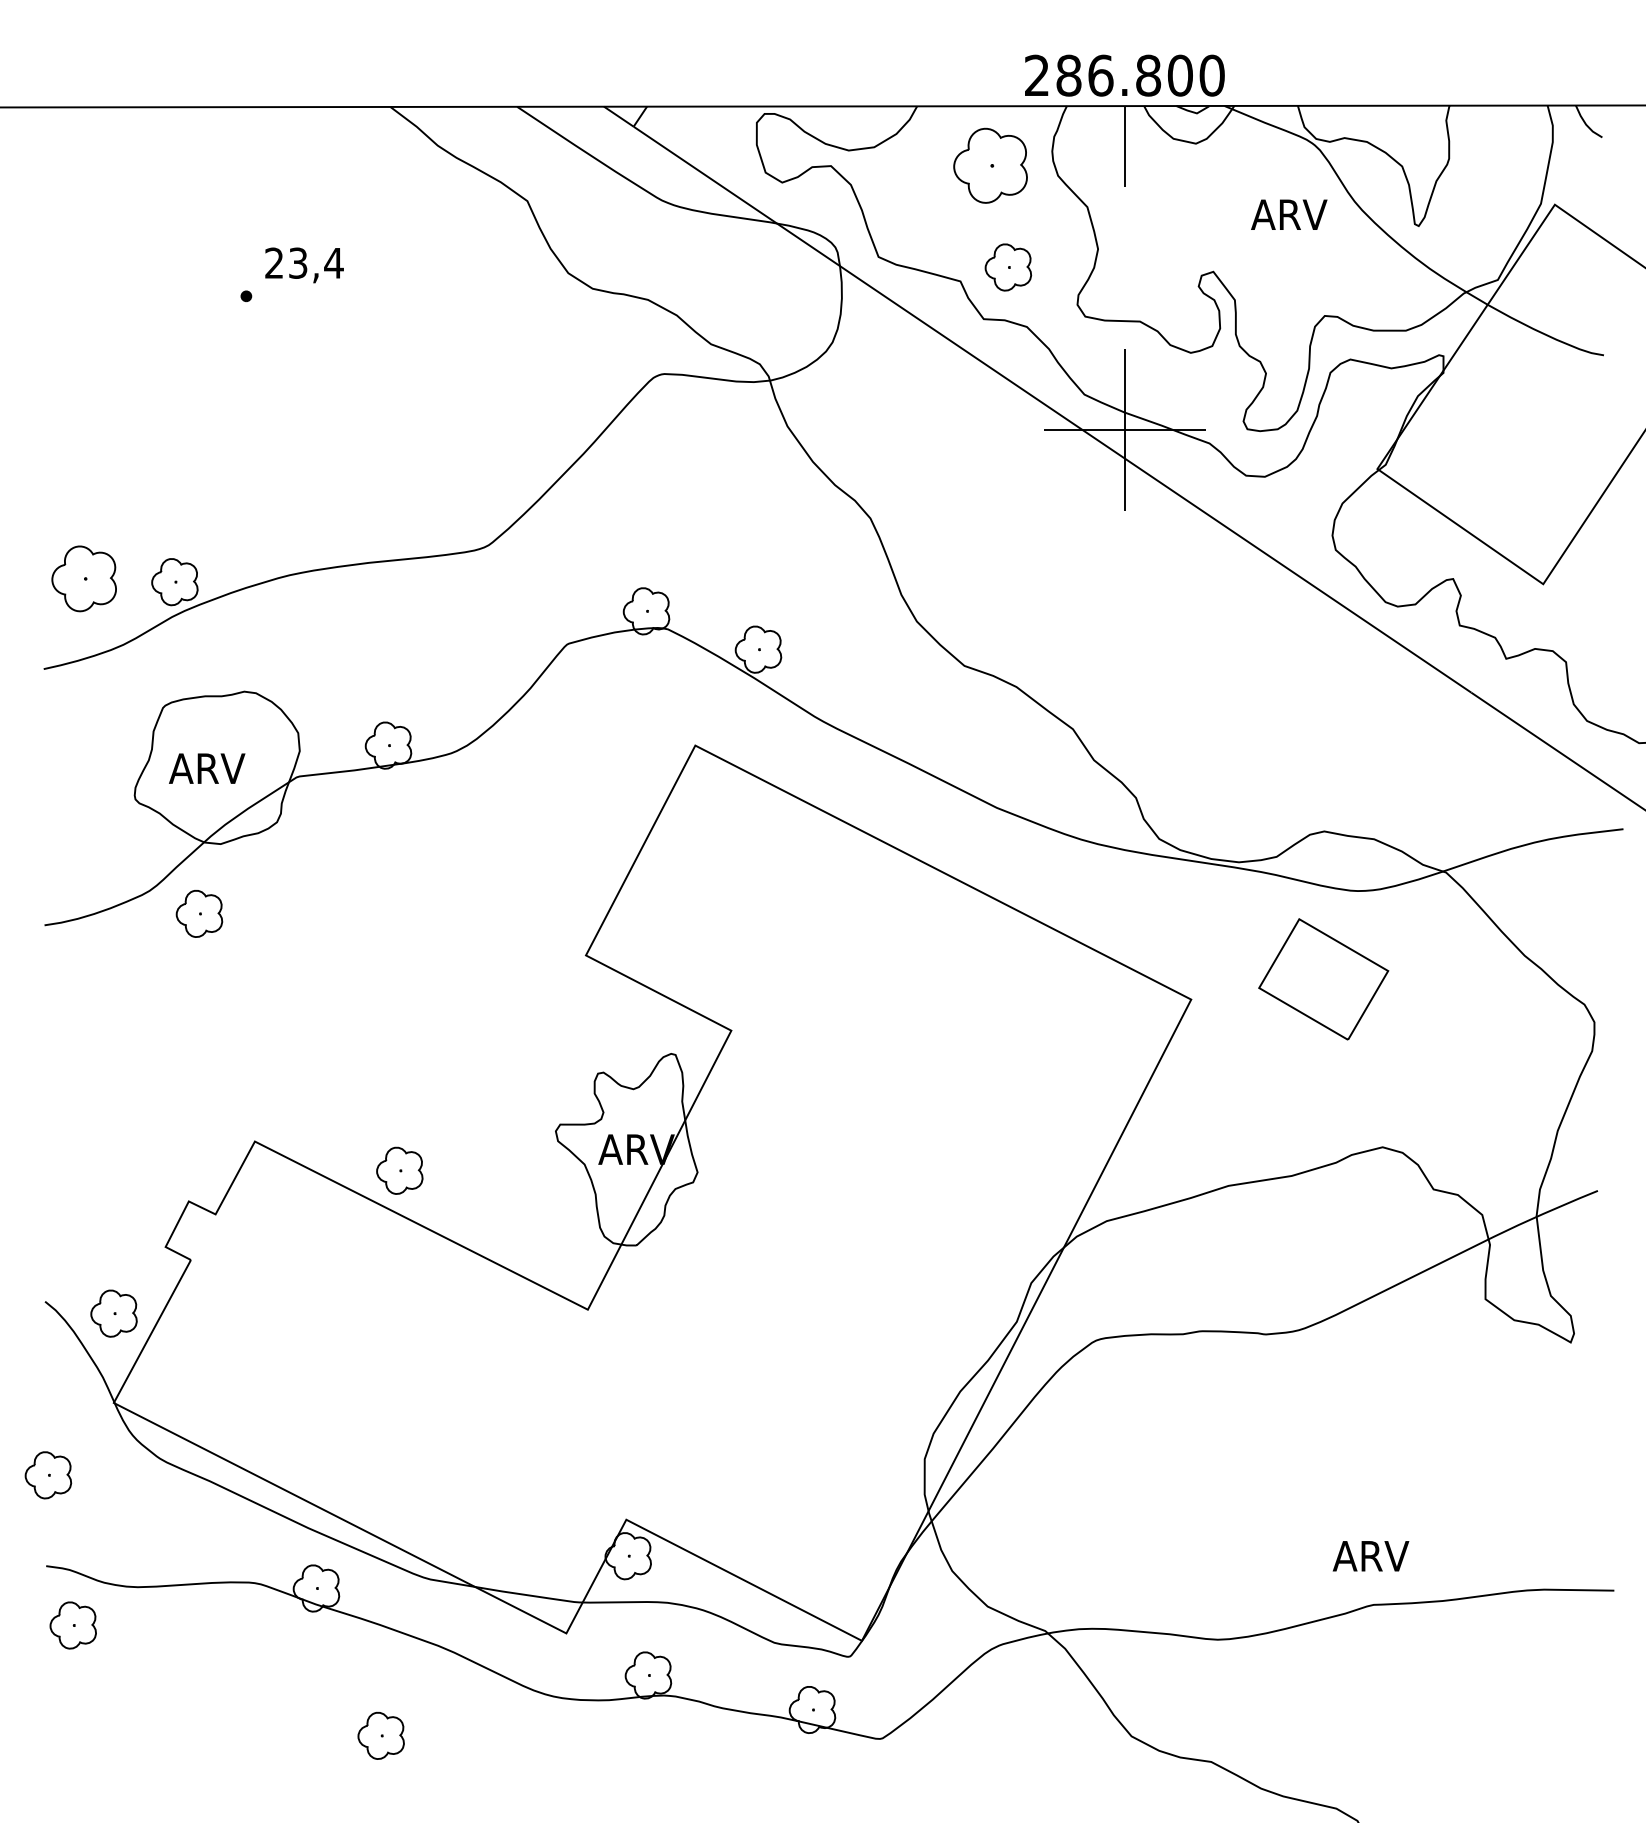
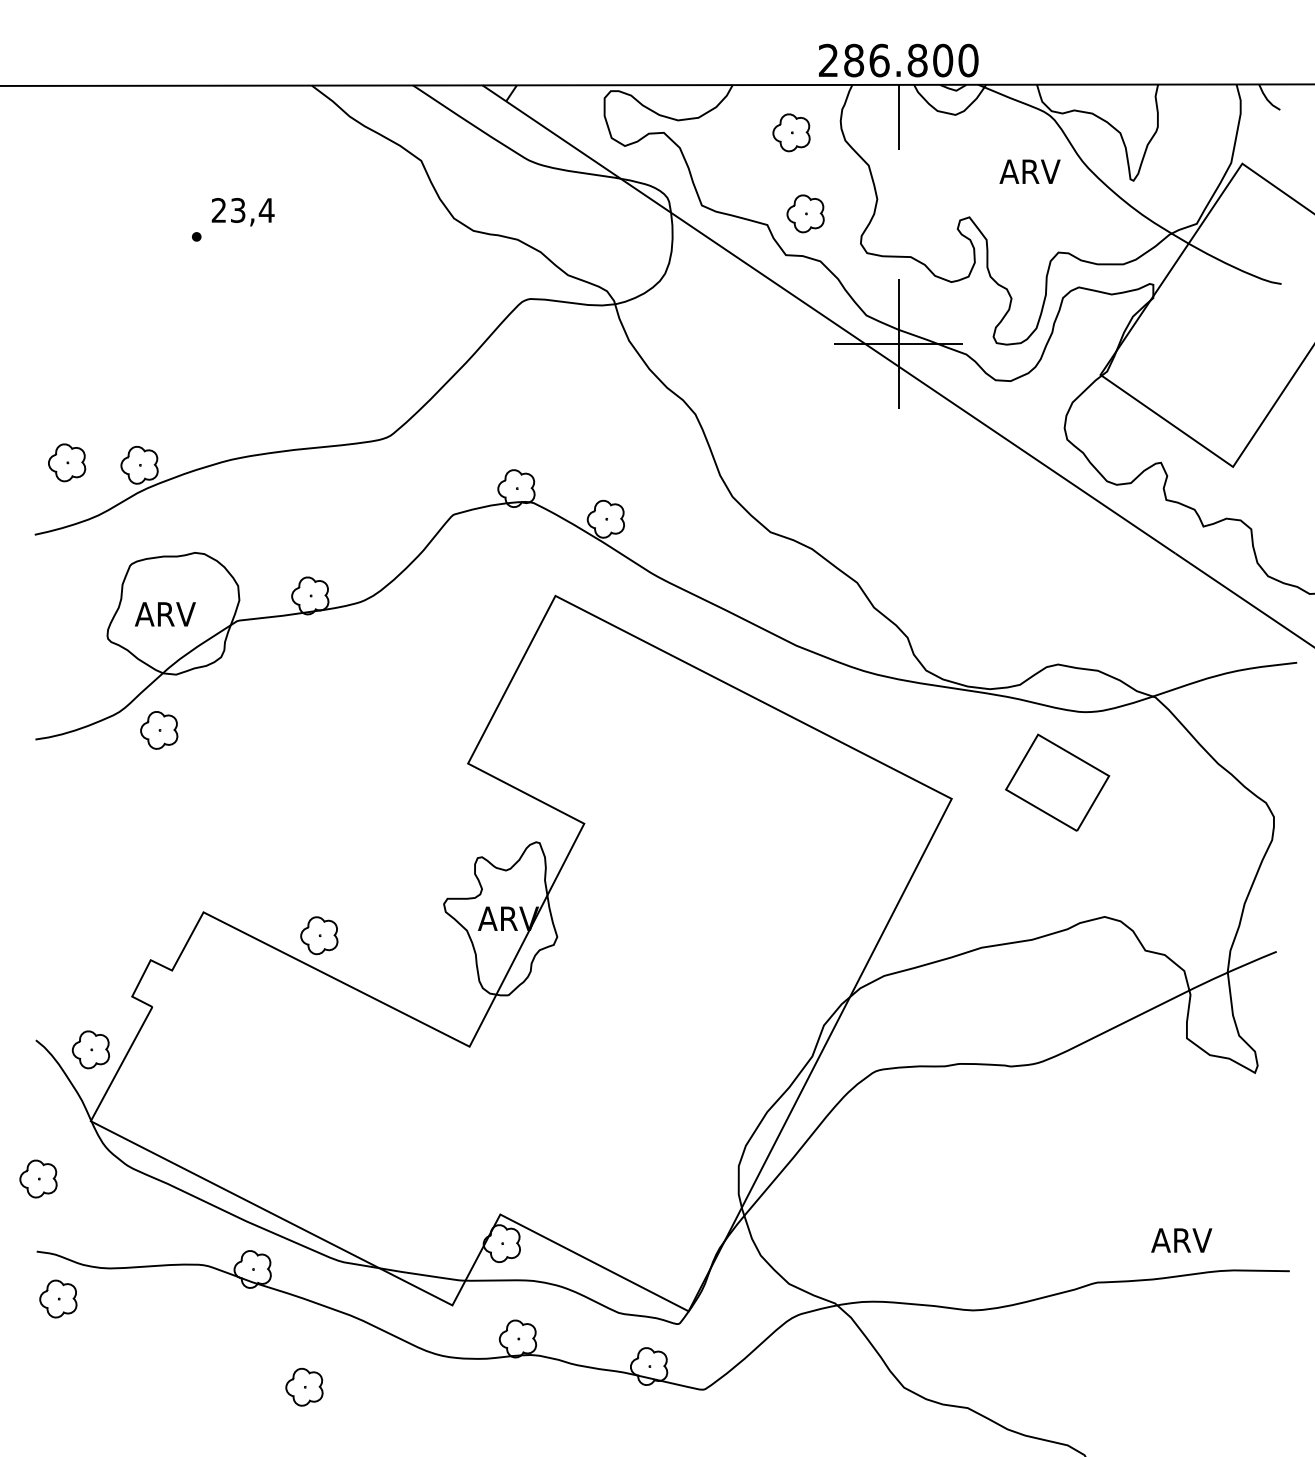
part: (990, 166) -> (791, 133), size x0.62
part: (83, 579) -> (66, 463), size x0.71
text: (1370, 1556) -> (1181, 1240), moved

